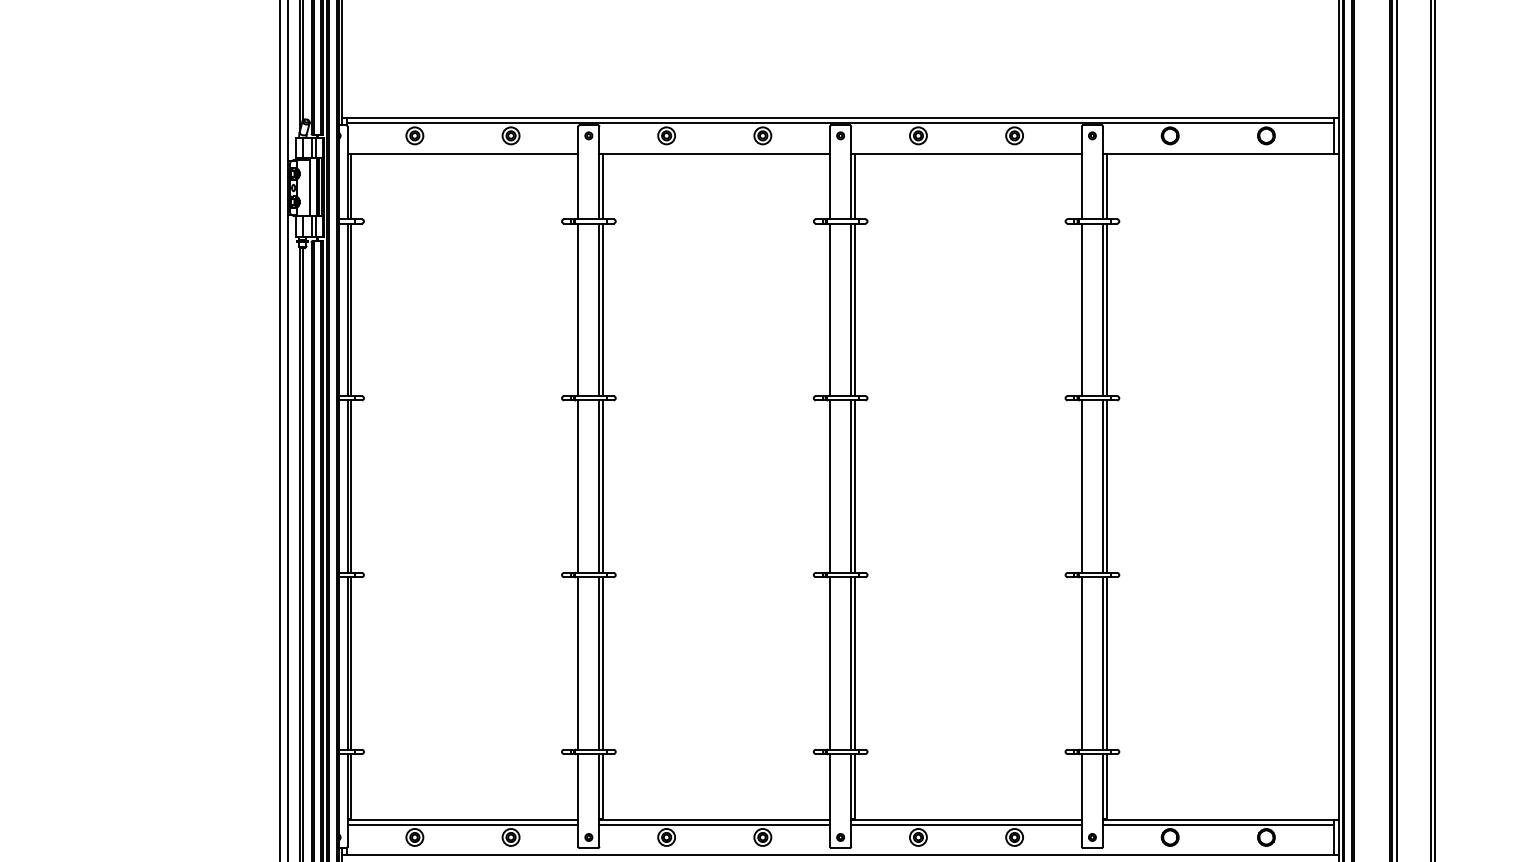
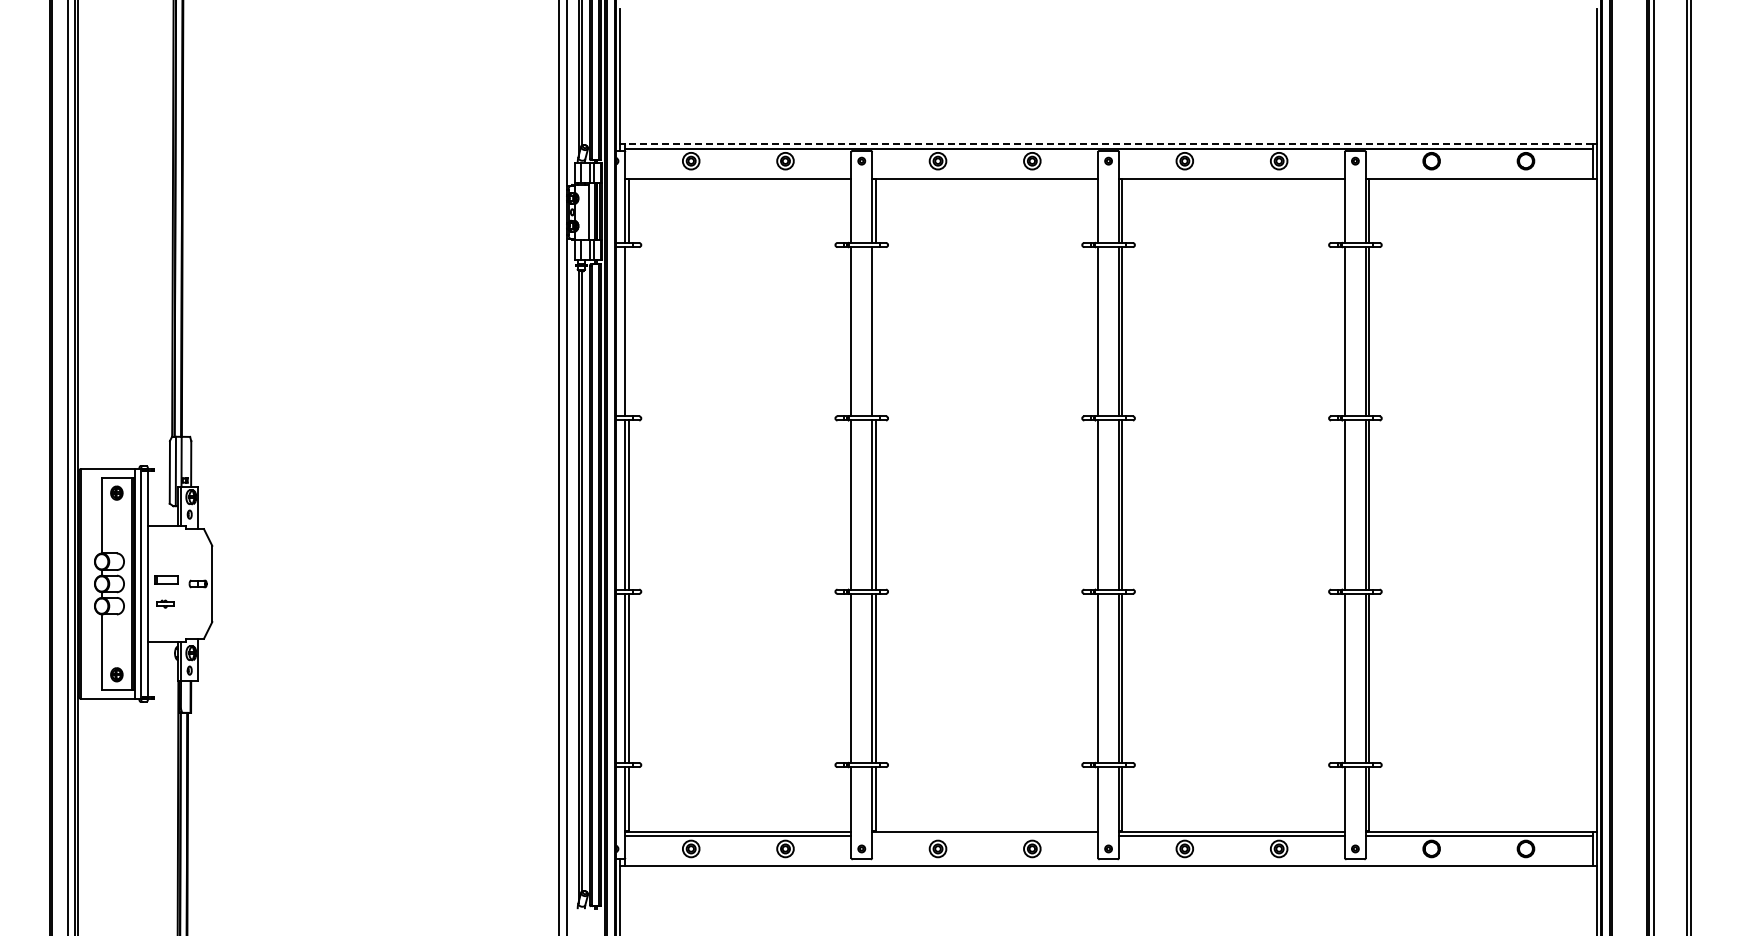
line: (840, 117) -> (1108, 143), solid -> dashed
line: (350, 309) -> (628, 331), removed
line: (602, 309) -> (875, 331), removed
line: (715, 824) -> (985, 836), removed

